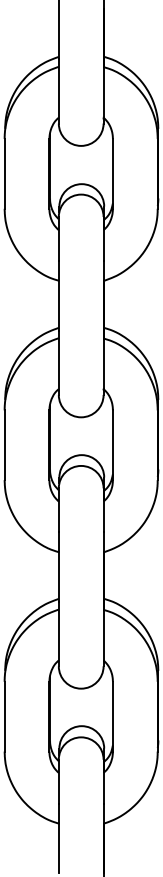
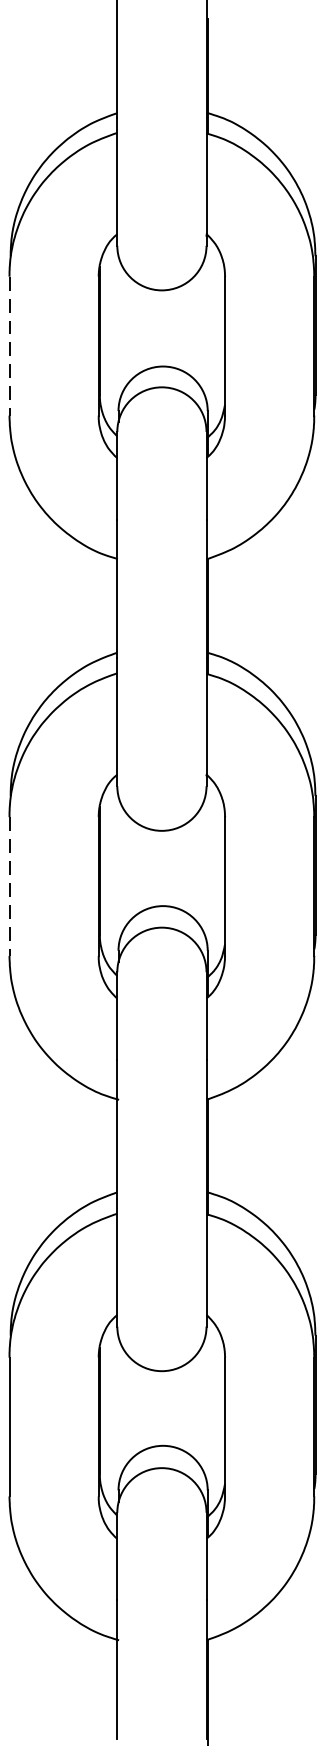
line: (4, 173) -> (9, 345), solid -> dashed
line: (4, 445) -> (9, 886), solid -> dashed

